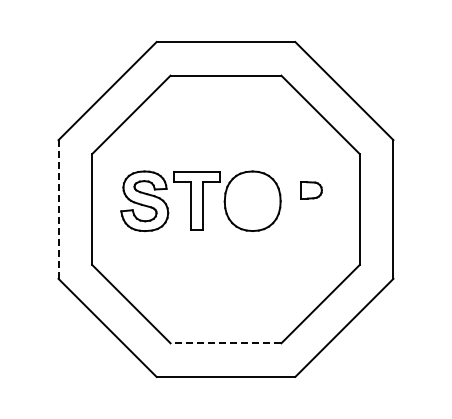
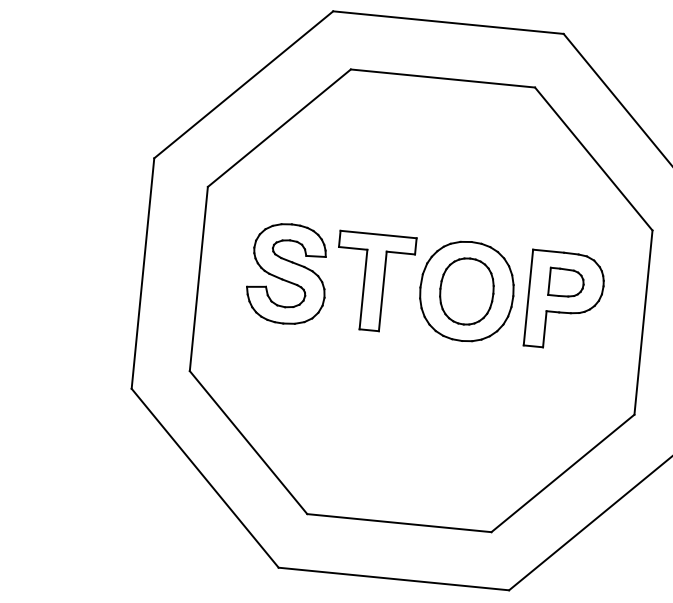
part: (311, 200) -> (564, 299), added
part: (252, 201) -> (466, 291), added
line: (58, 209) -> (142, 273), dashed -> solid
line: (225, 343) -> (398, 523), dashed -> solid

